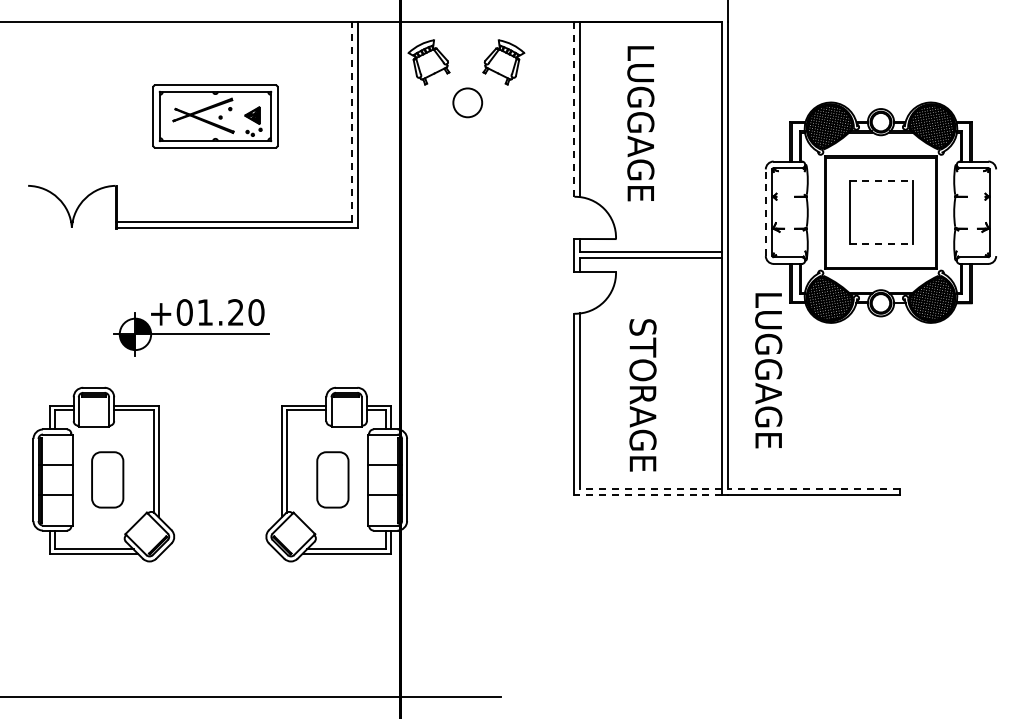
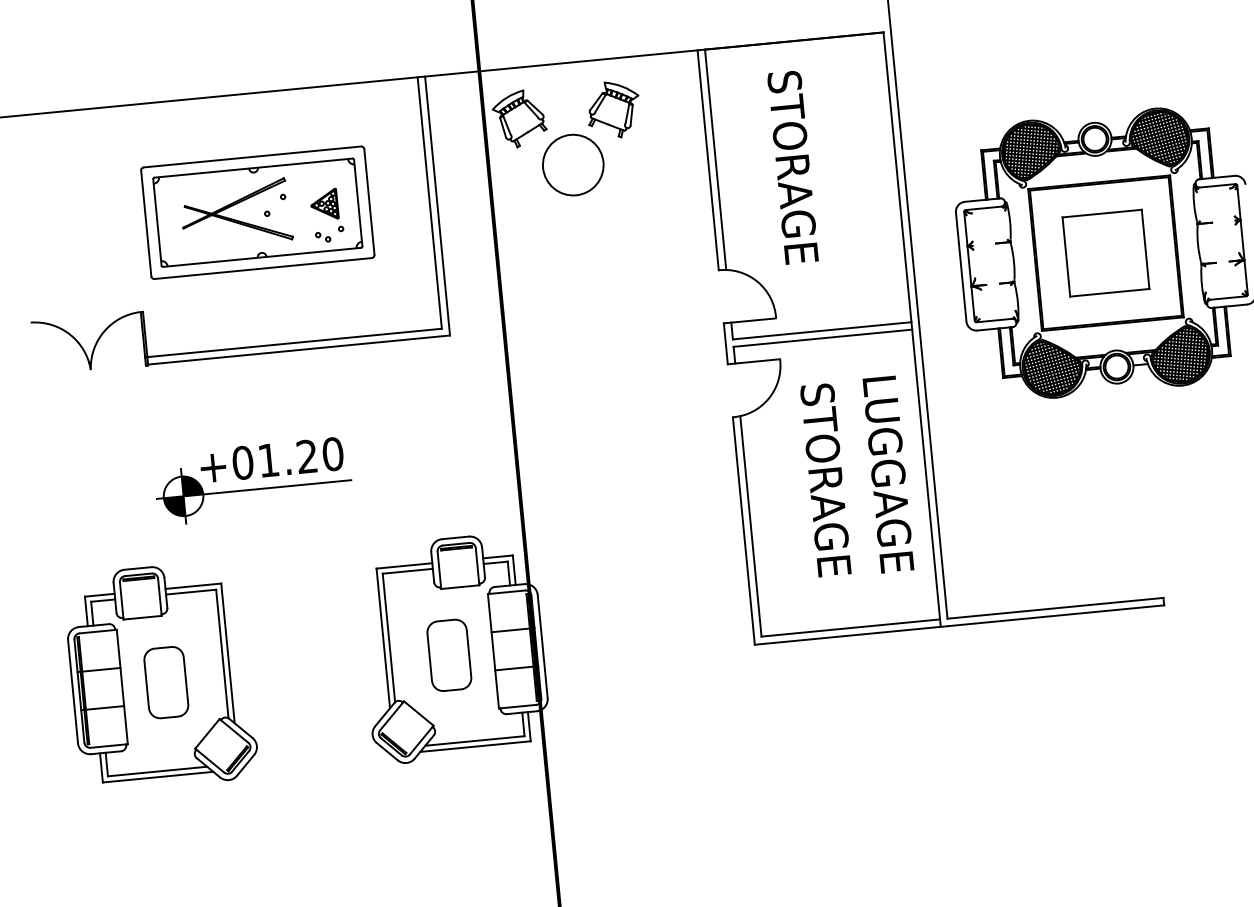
circle: (467, 102) -> (572, 164), size x1.67
line: (574, 109) -> (708, 160), dashed -> solid
part: (215, 116) -> (257, 212), size x1.43
line: (351, 121) -> (429, 202), dashed -> solid
text: (640, 123) -> (792, 170), LUGGAGE -> STORAGE
line: (881, 181) -> (1102, 213), dashed -> solid
line: (765, 212) -> (960, 266), dashed -> solid
line: (881, 244) -> (1110, 293), dashed -> solid
text: (768, 370) -> (888, 474), moved
text: (642, 395) -> (825, 480), moved
line: (650, 488) -> (849, 627), dashed -> solid
line: (814, 488) -> (1055, 607), dashed -> solid
line: (648, 494) -> (847, 635), dashed -> solid

